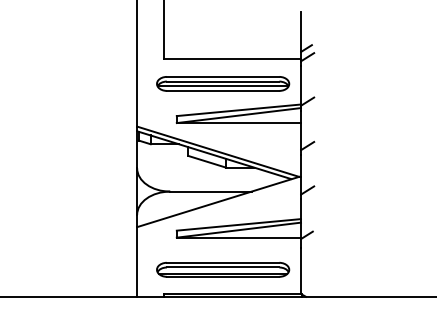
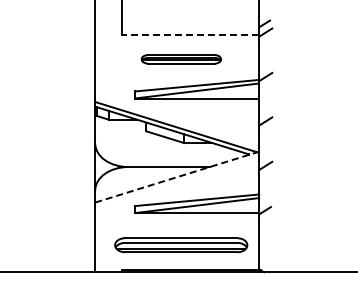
line: (232, 59) -> (190, 34), solid -> dashed
part: (223, 83) -> (181, 58), size x0.6
line: (218, 202) -> (176, 177), solid -> dashed

